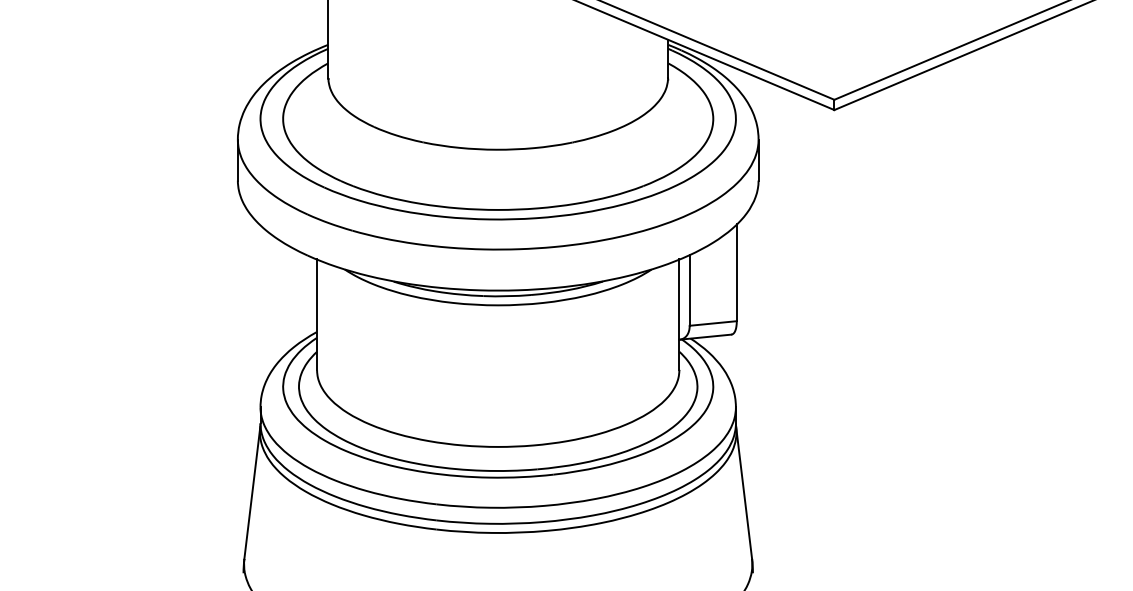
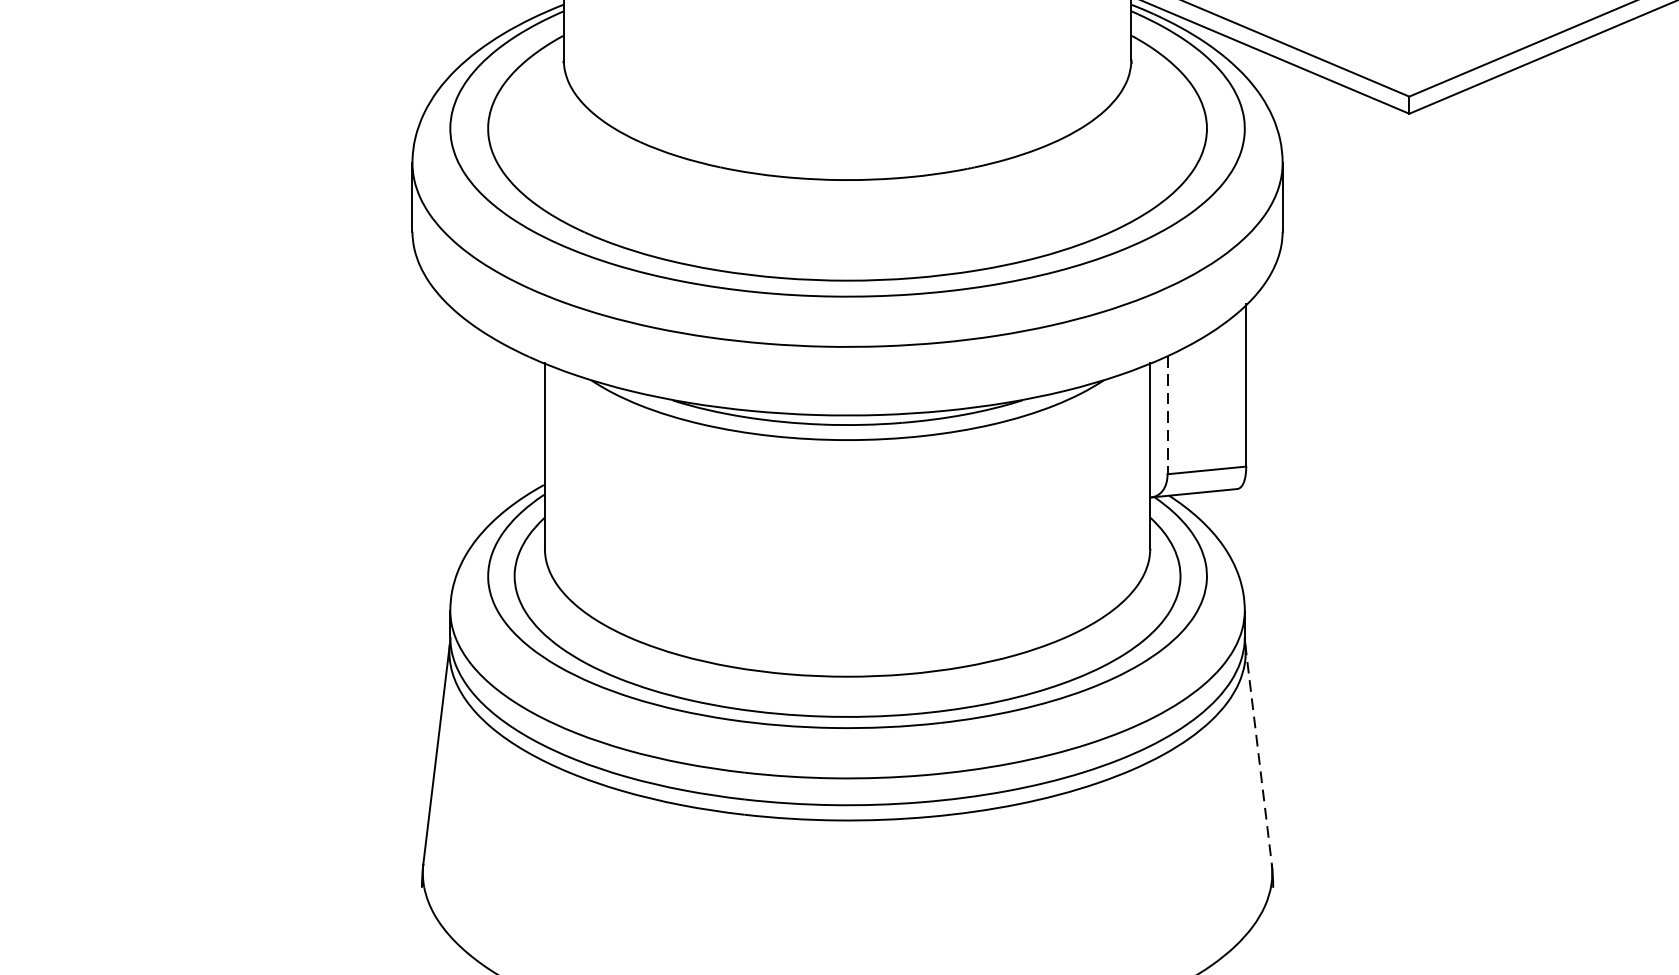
line: (689, 290) -> (1167, 415), solid -> dashed
line: (744, 493) -> (1259, 754), solid -> dashed

